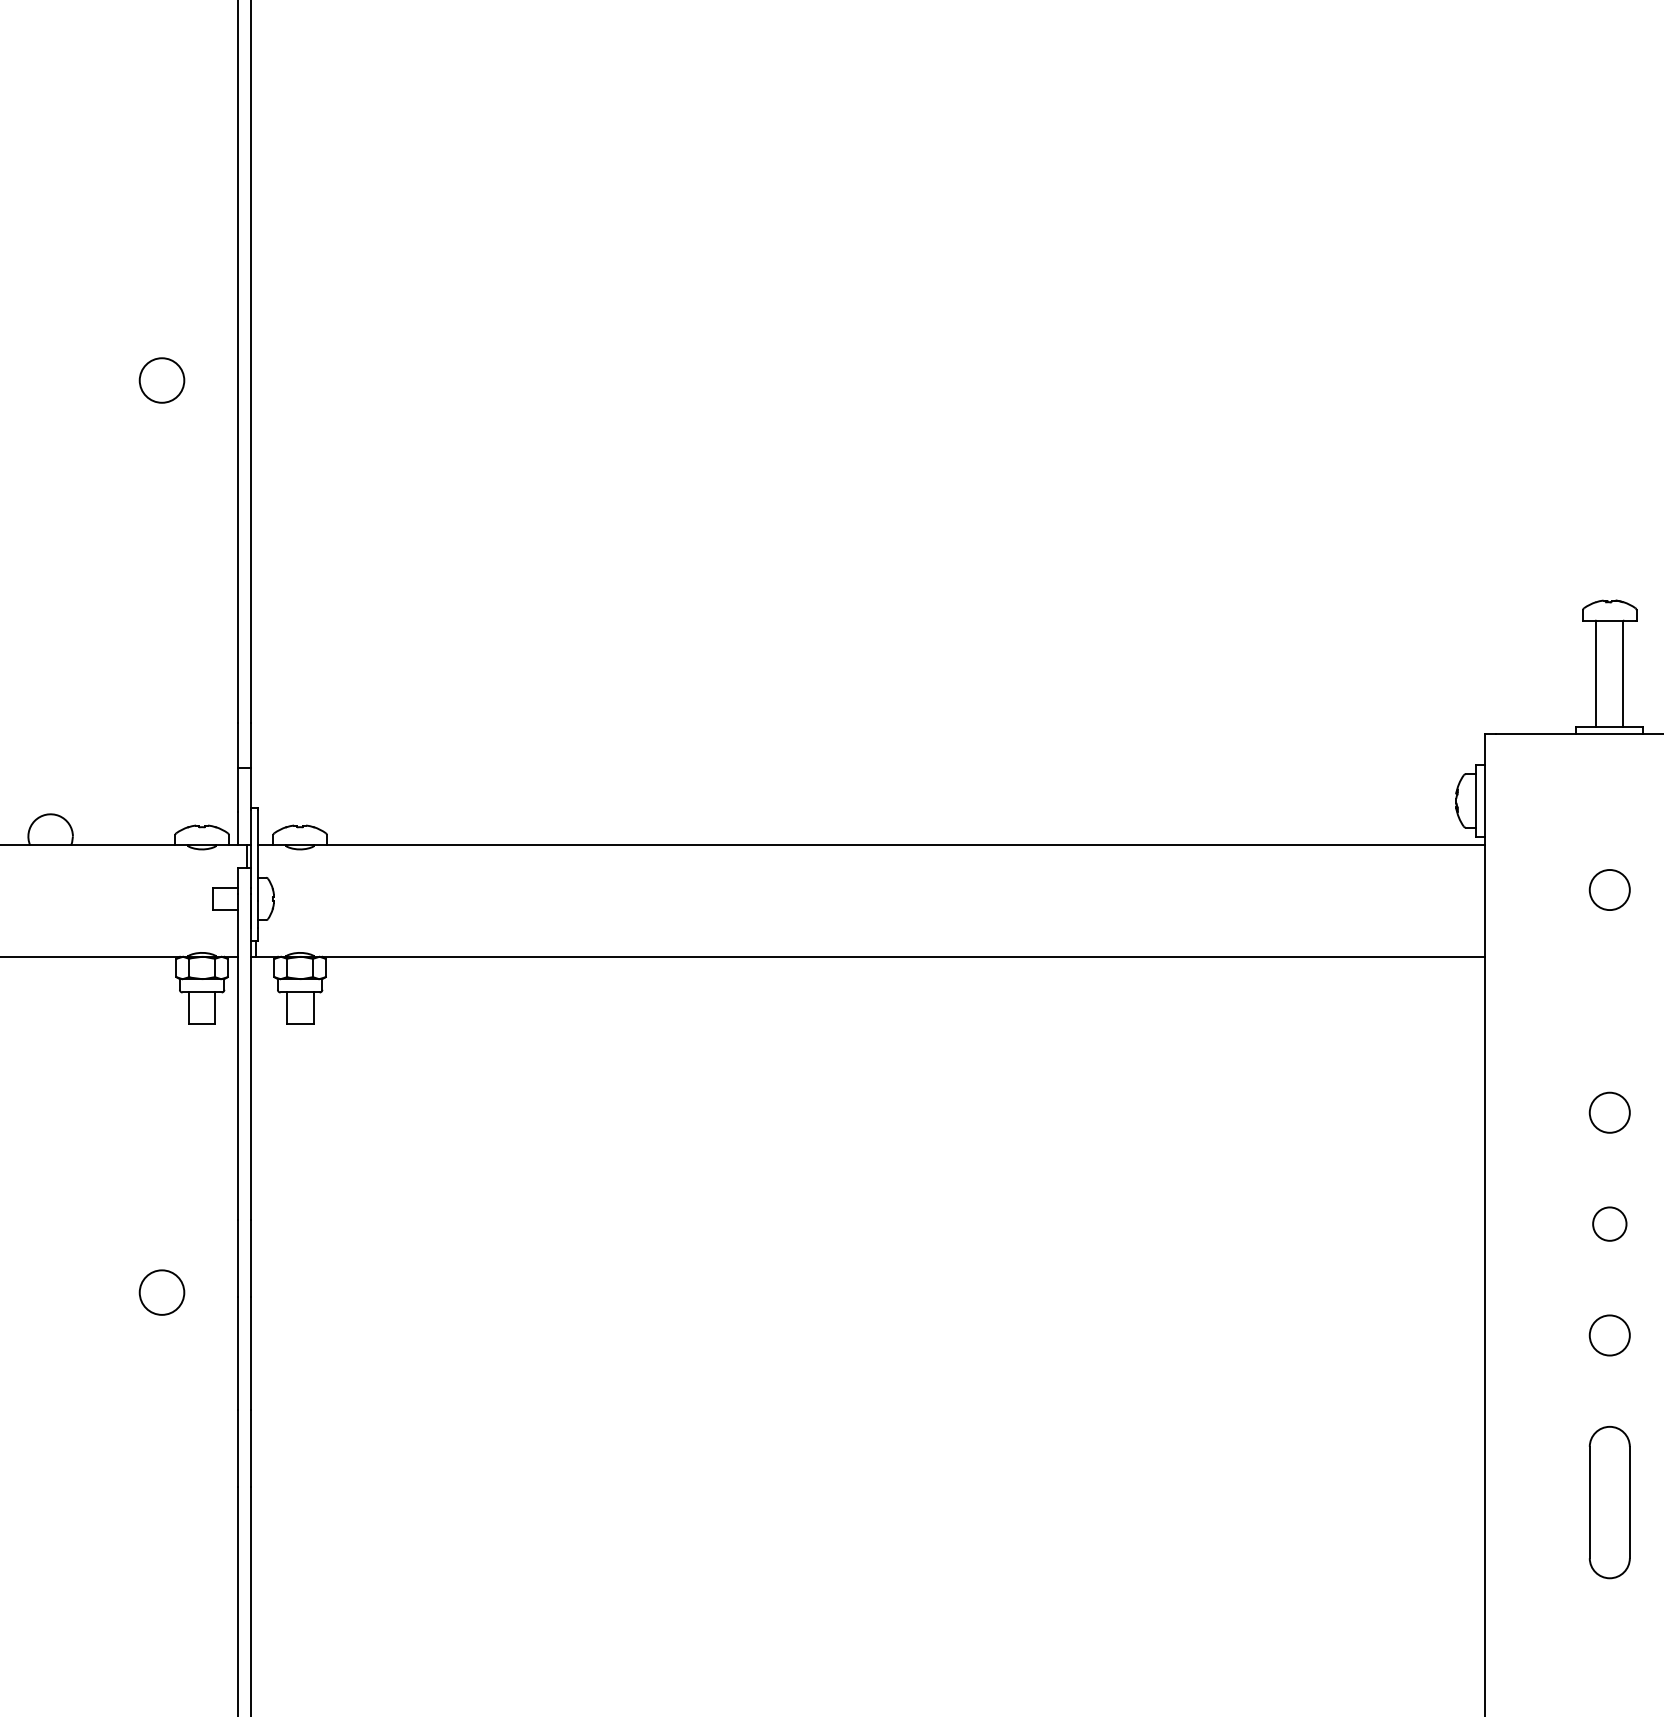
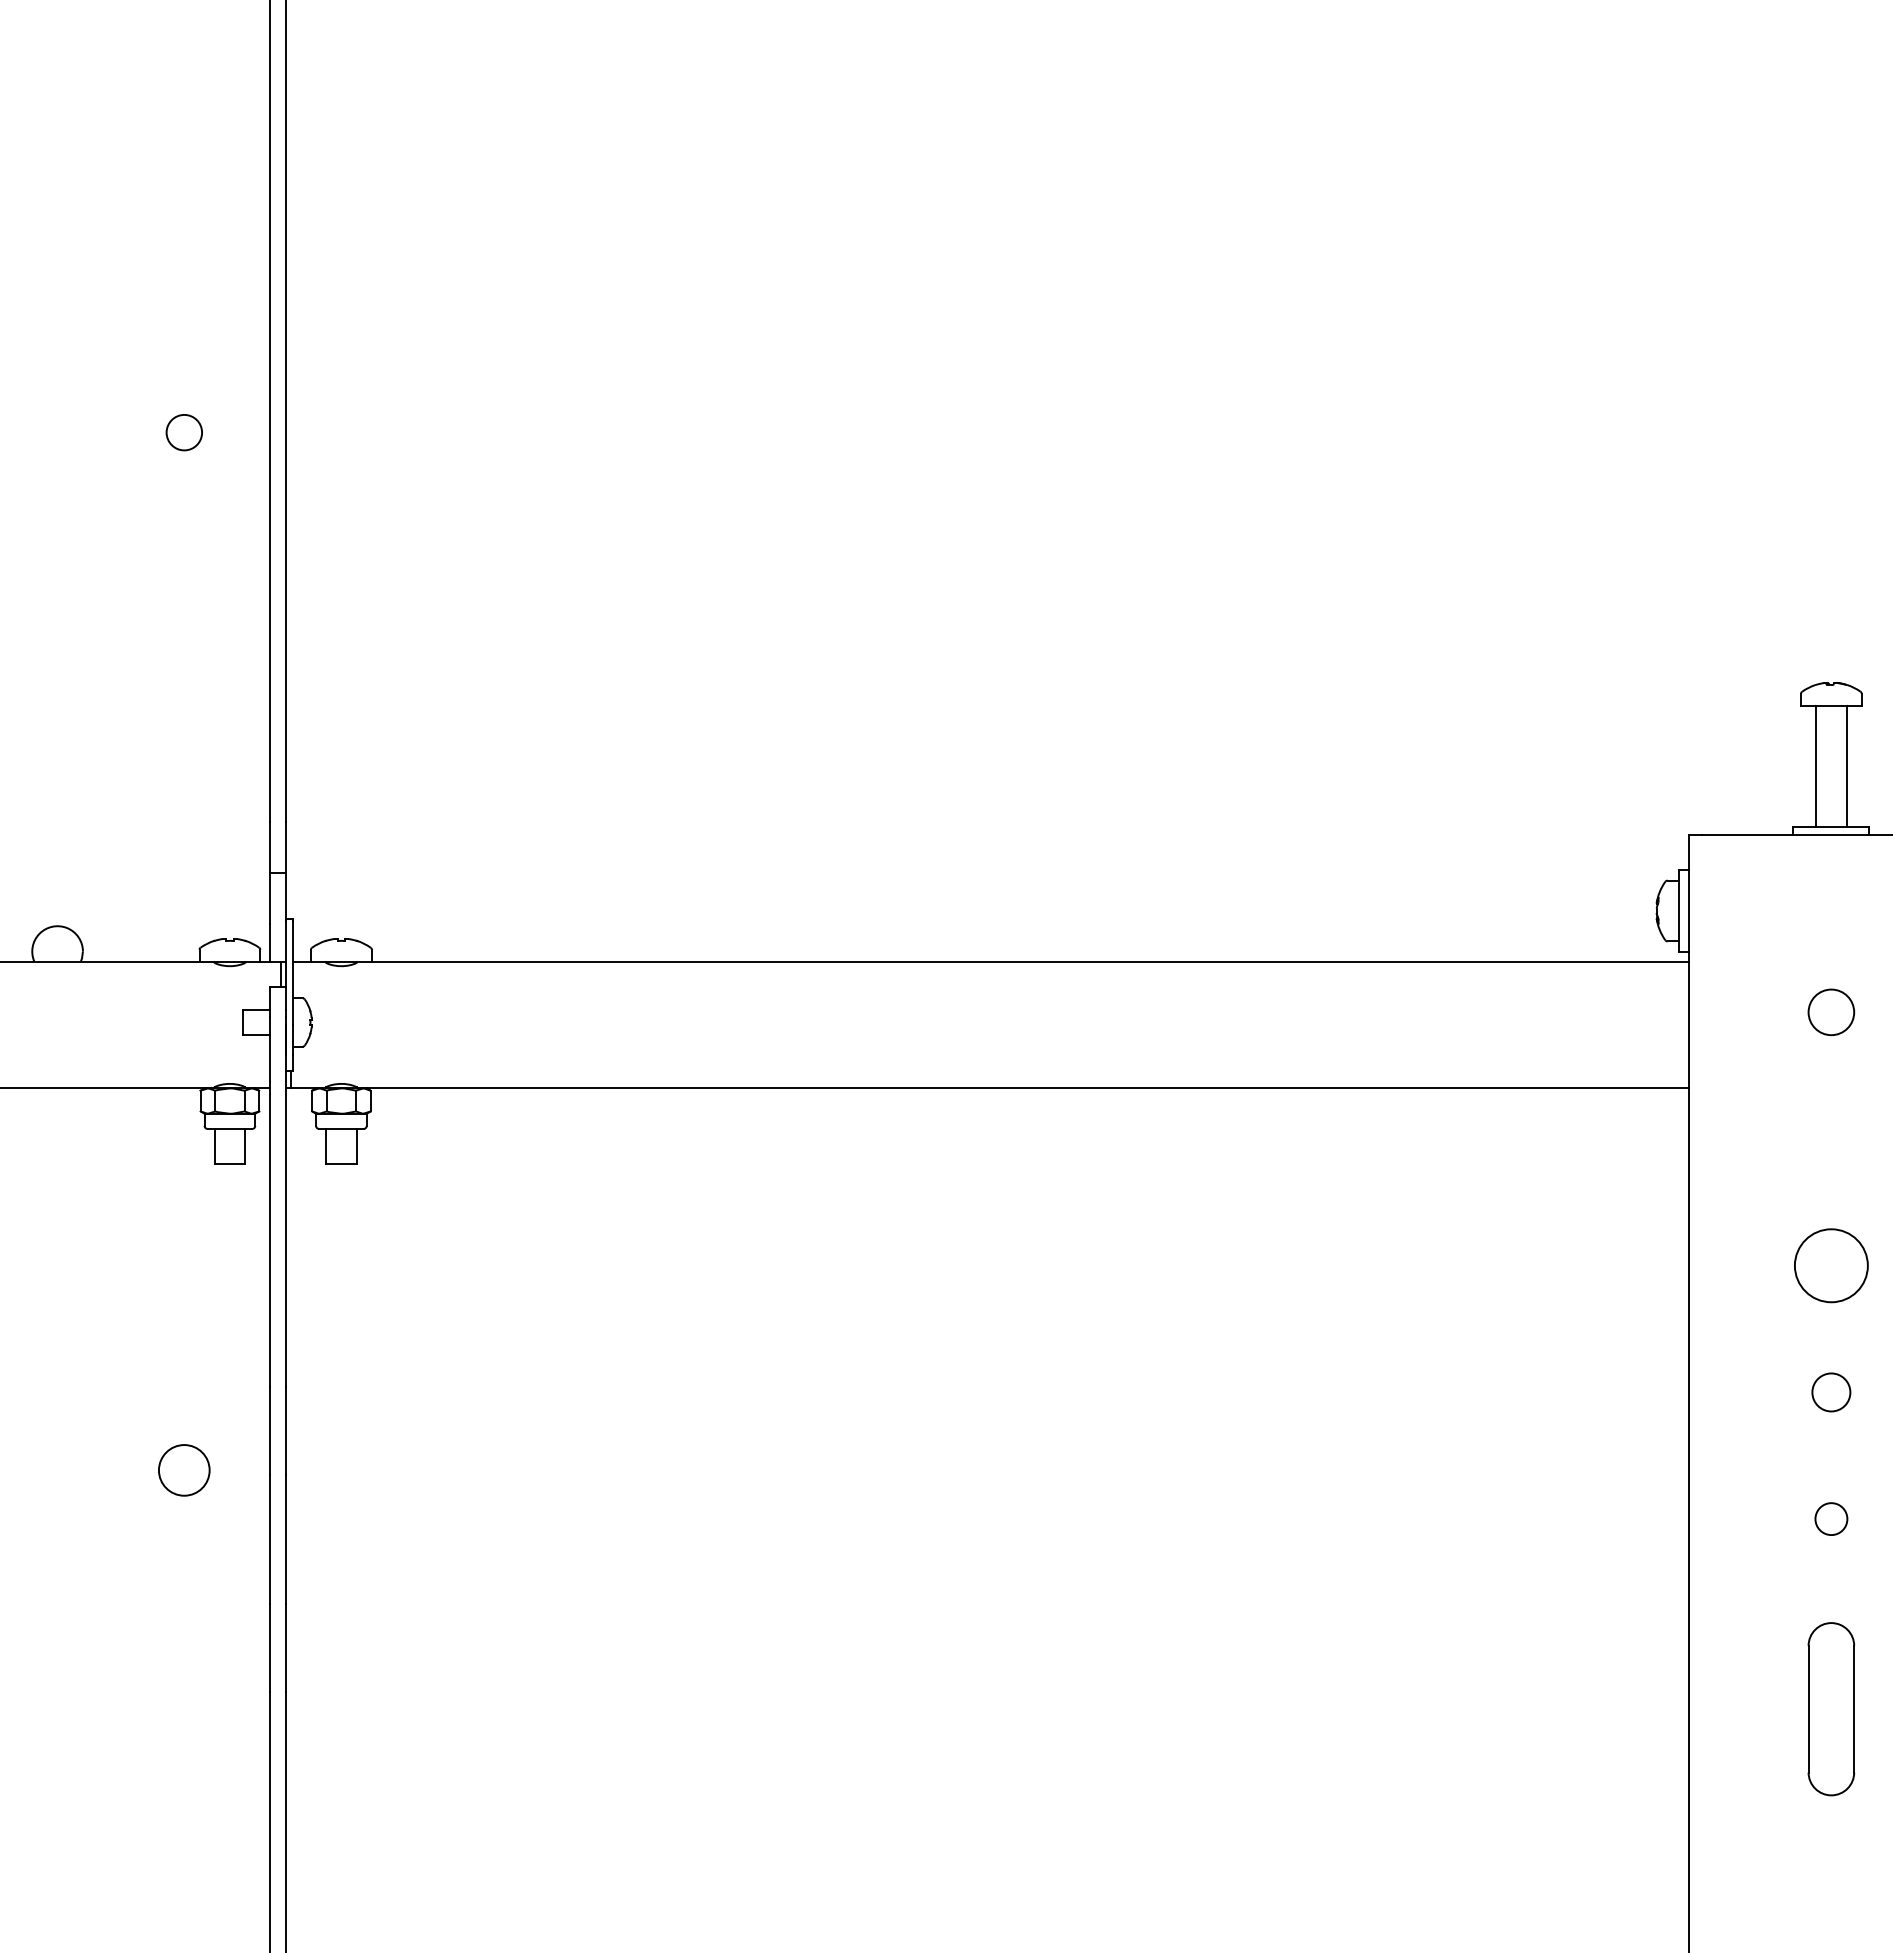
circle: (162, 380) -> (184, 432), size x0.7
circle: (1609, 1112) -> (1831, 1265), size x1.6
circle: (1609, 1334) -> (1831, 1518), size x0.7

